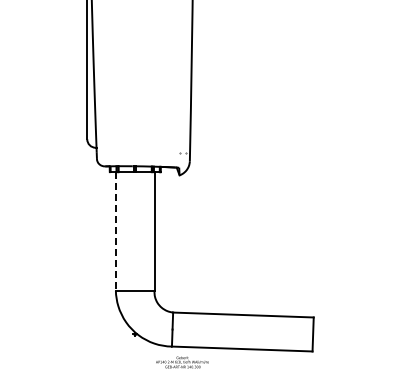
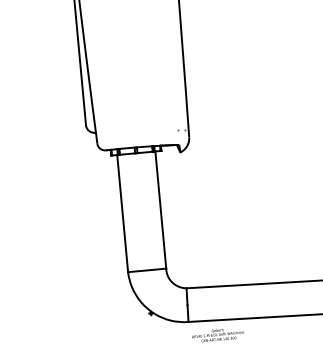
line: (115, 232) -> (122, 214), dashed -> solid
text: (182, 362) -> (218, 335), moved

